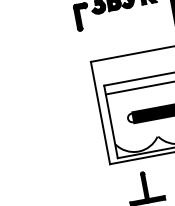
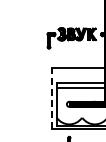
line: (100, 113) -> (51, 98), solid -> dashed

